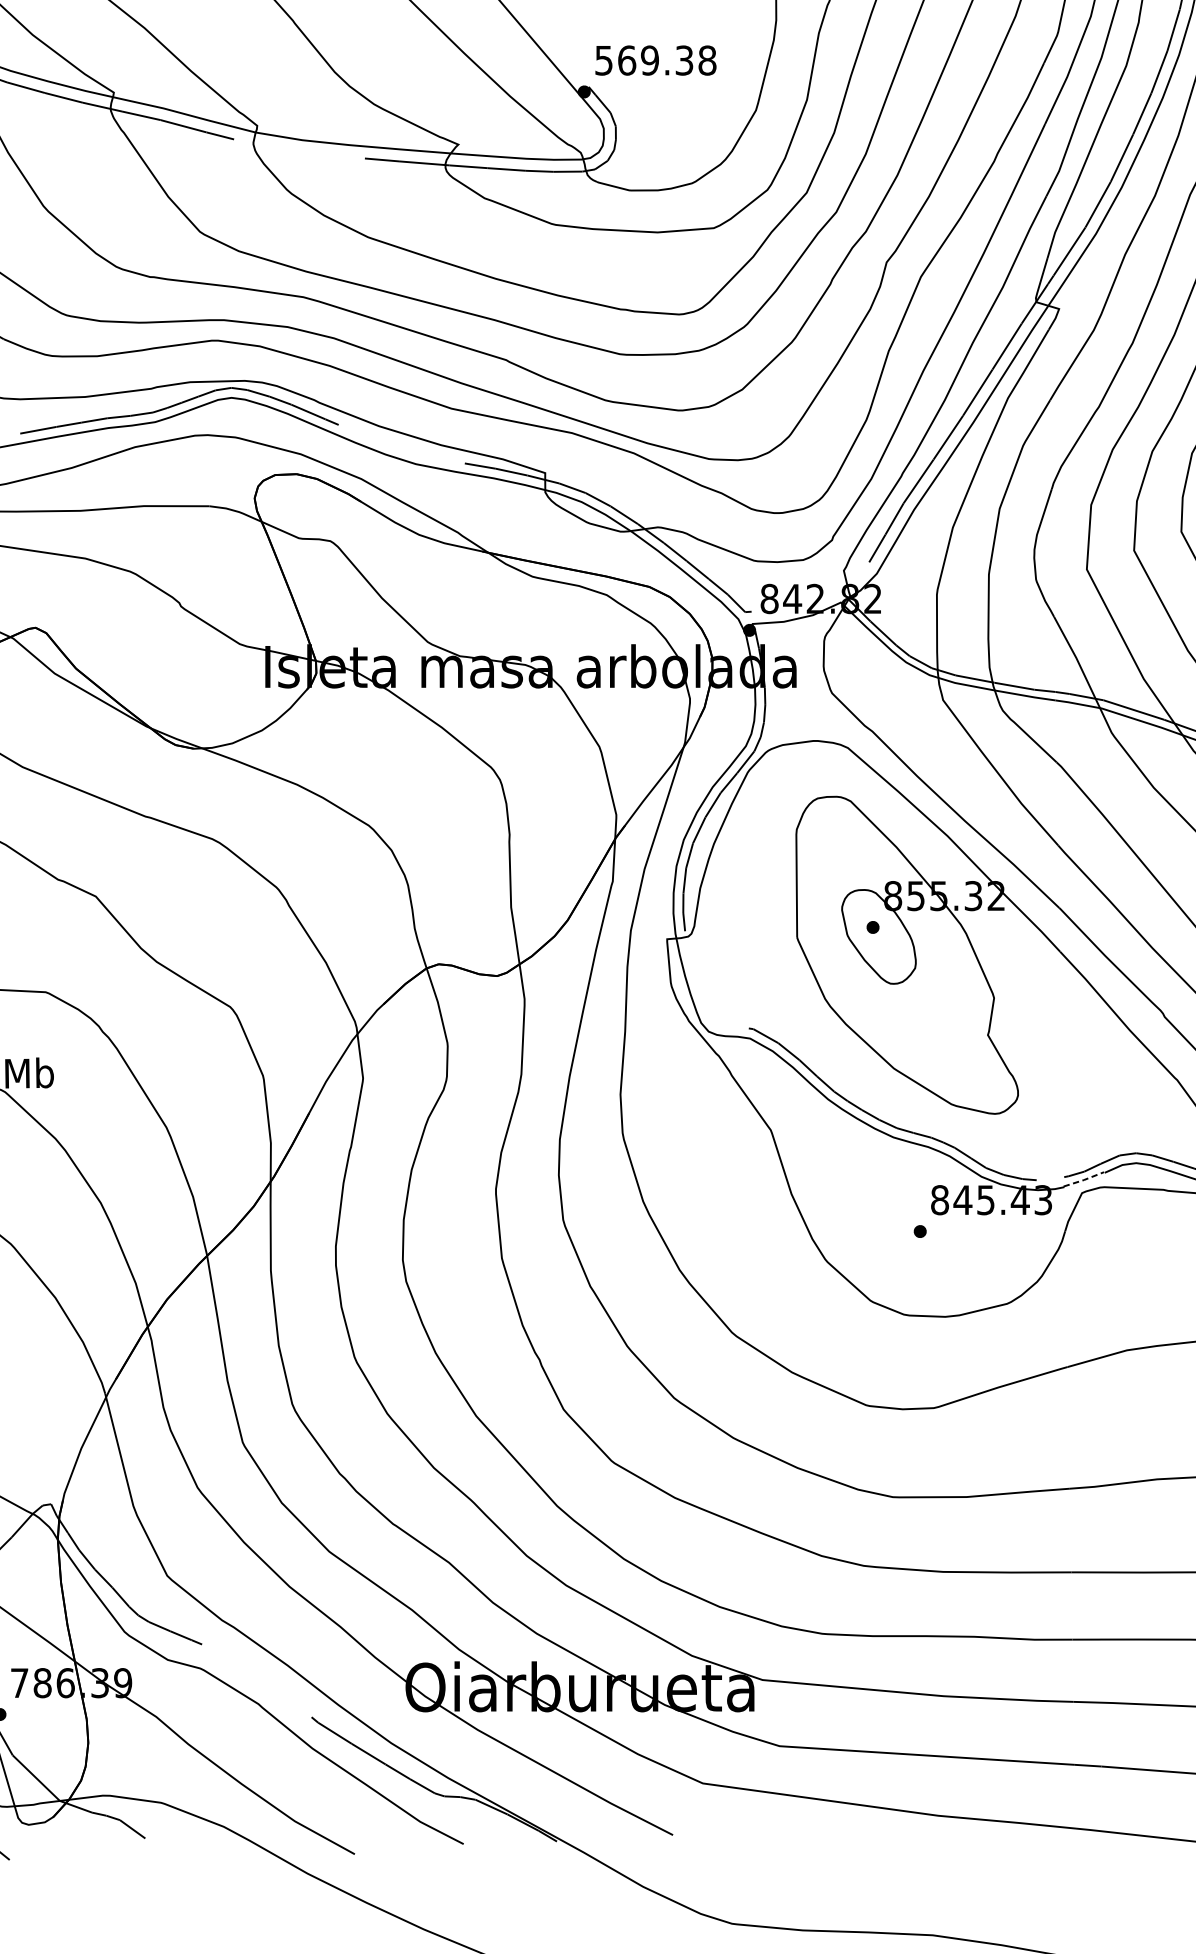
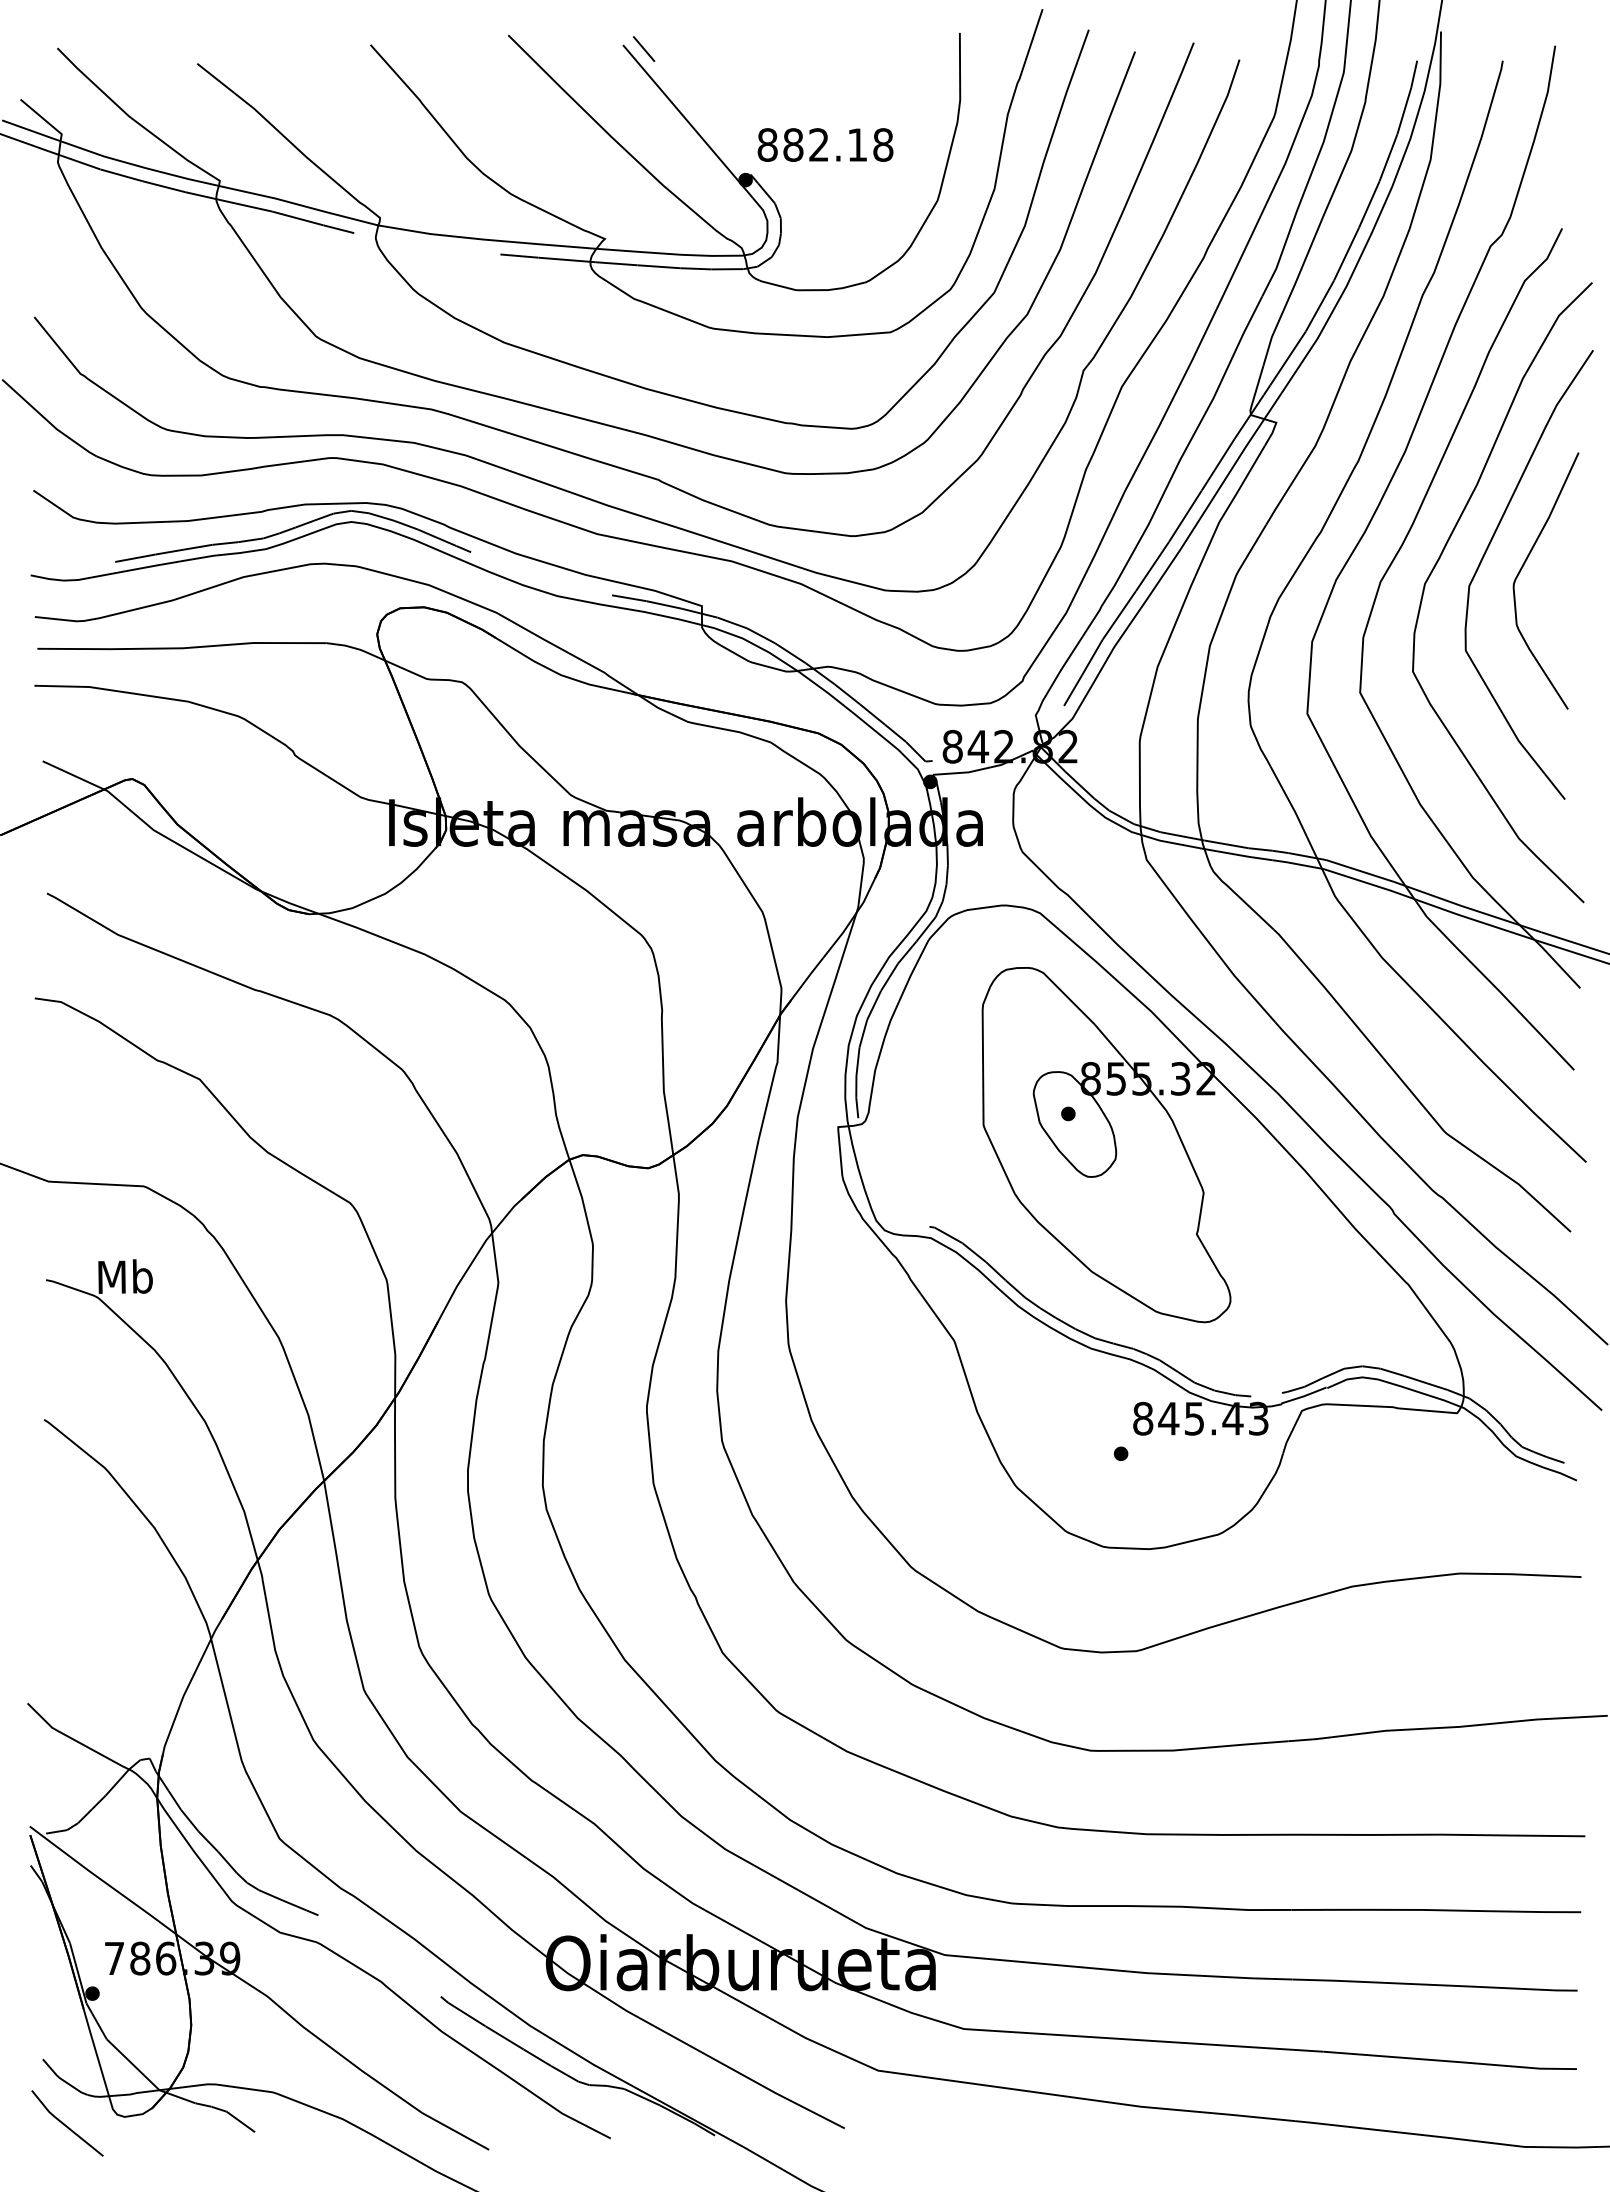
text: (644, 60) -> (812, 144), 569.38 -> 882.18
line: (1084, 1180) -> (1304, 1396), dashed -> solid

